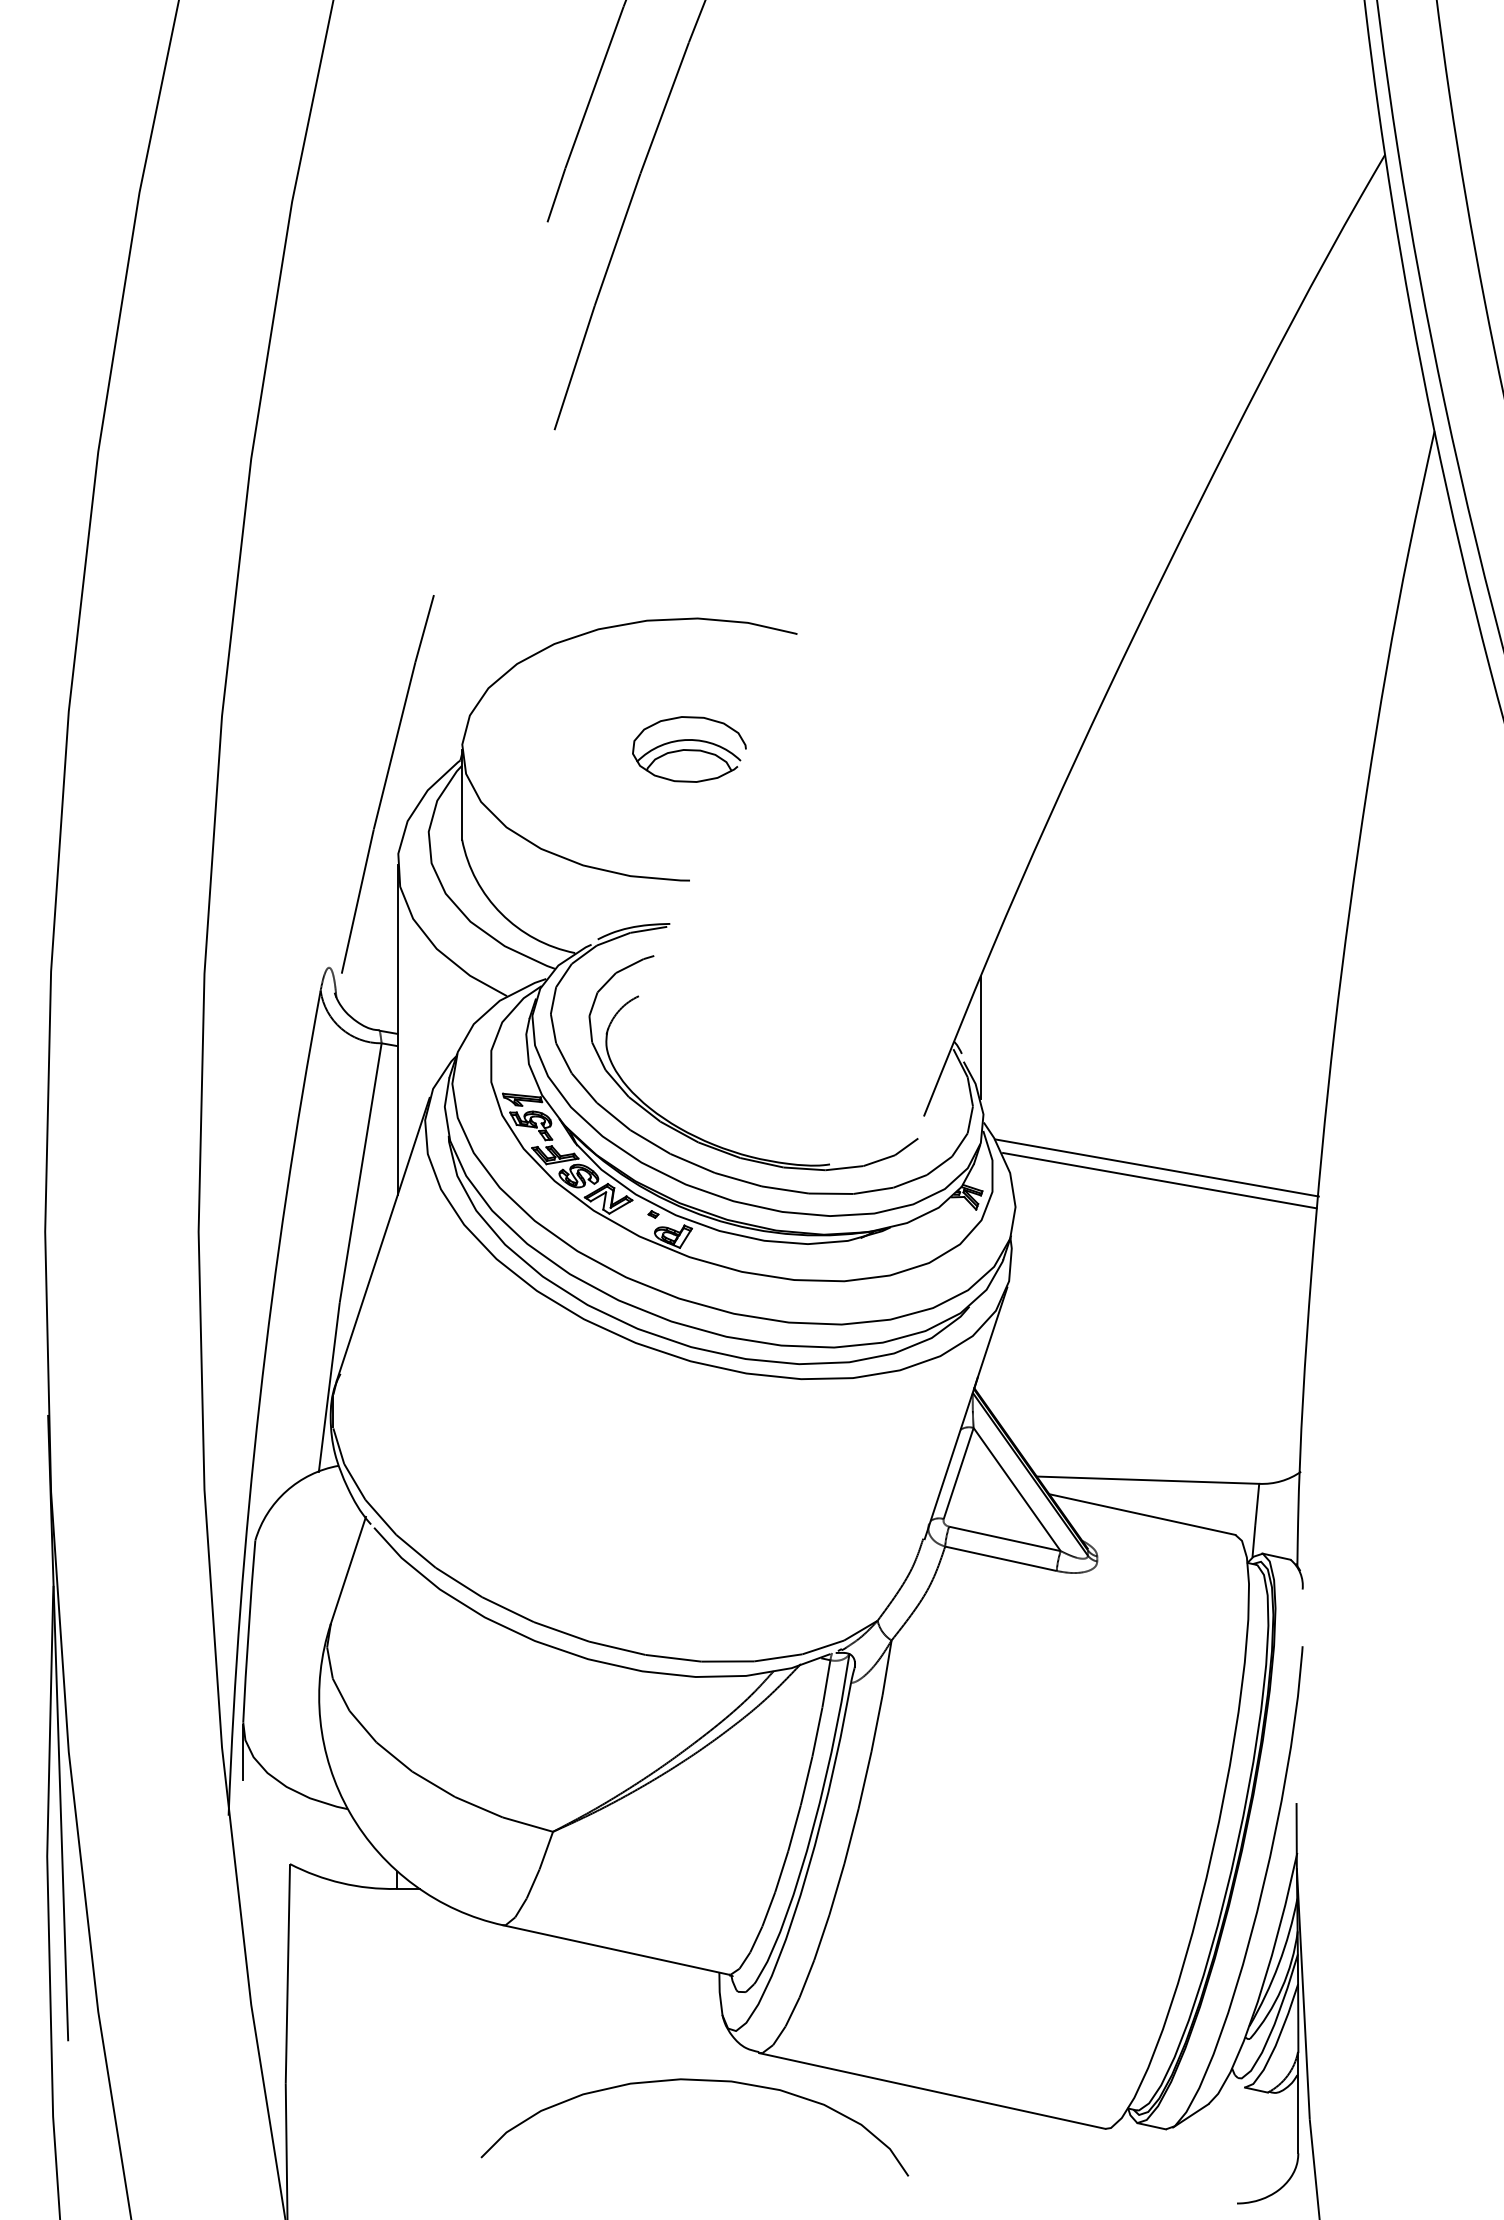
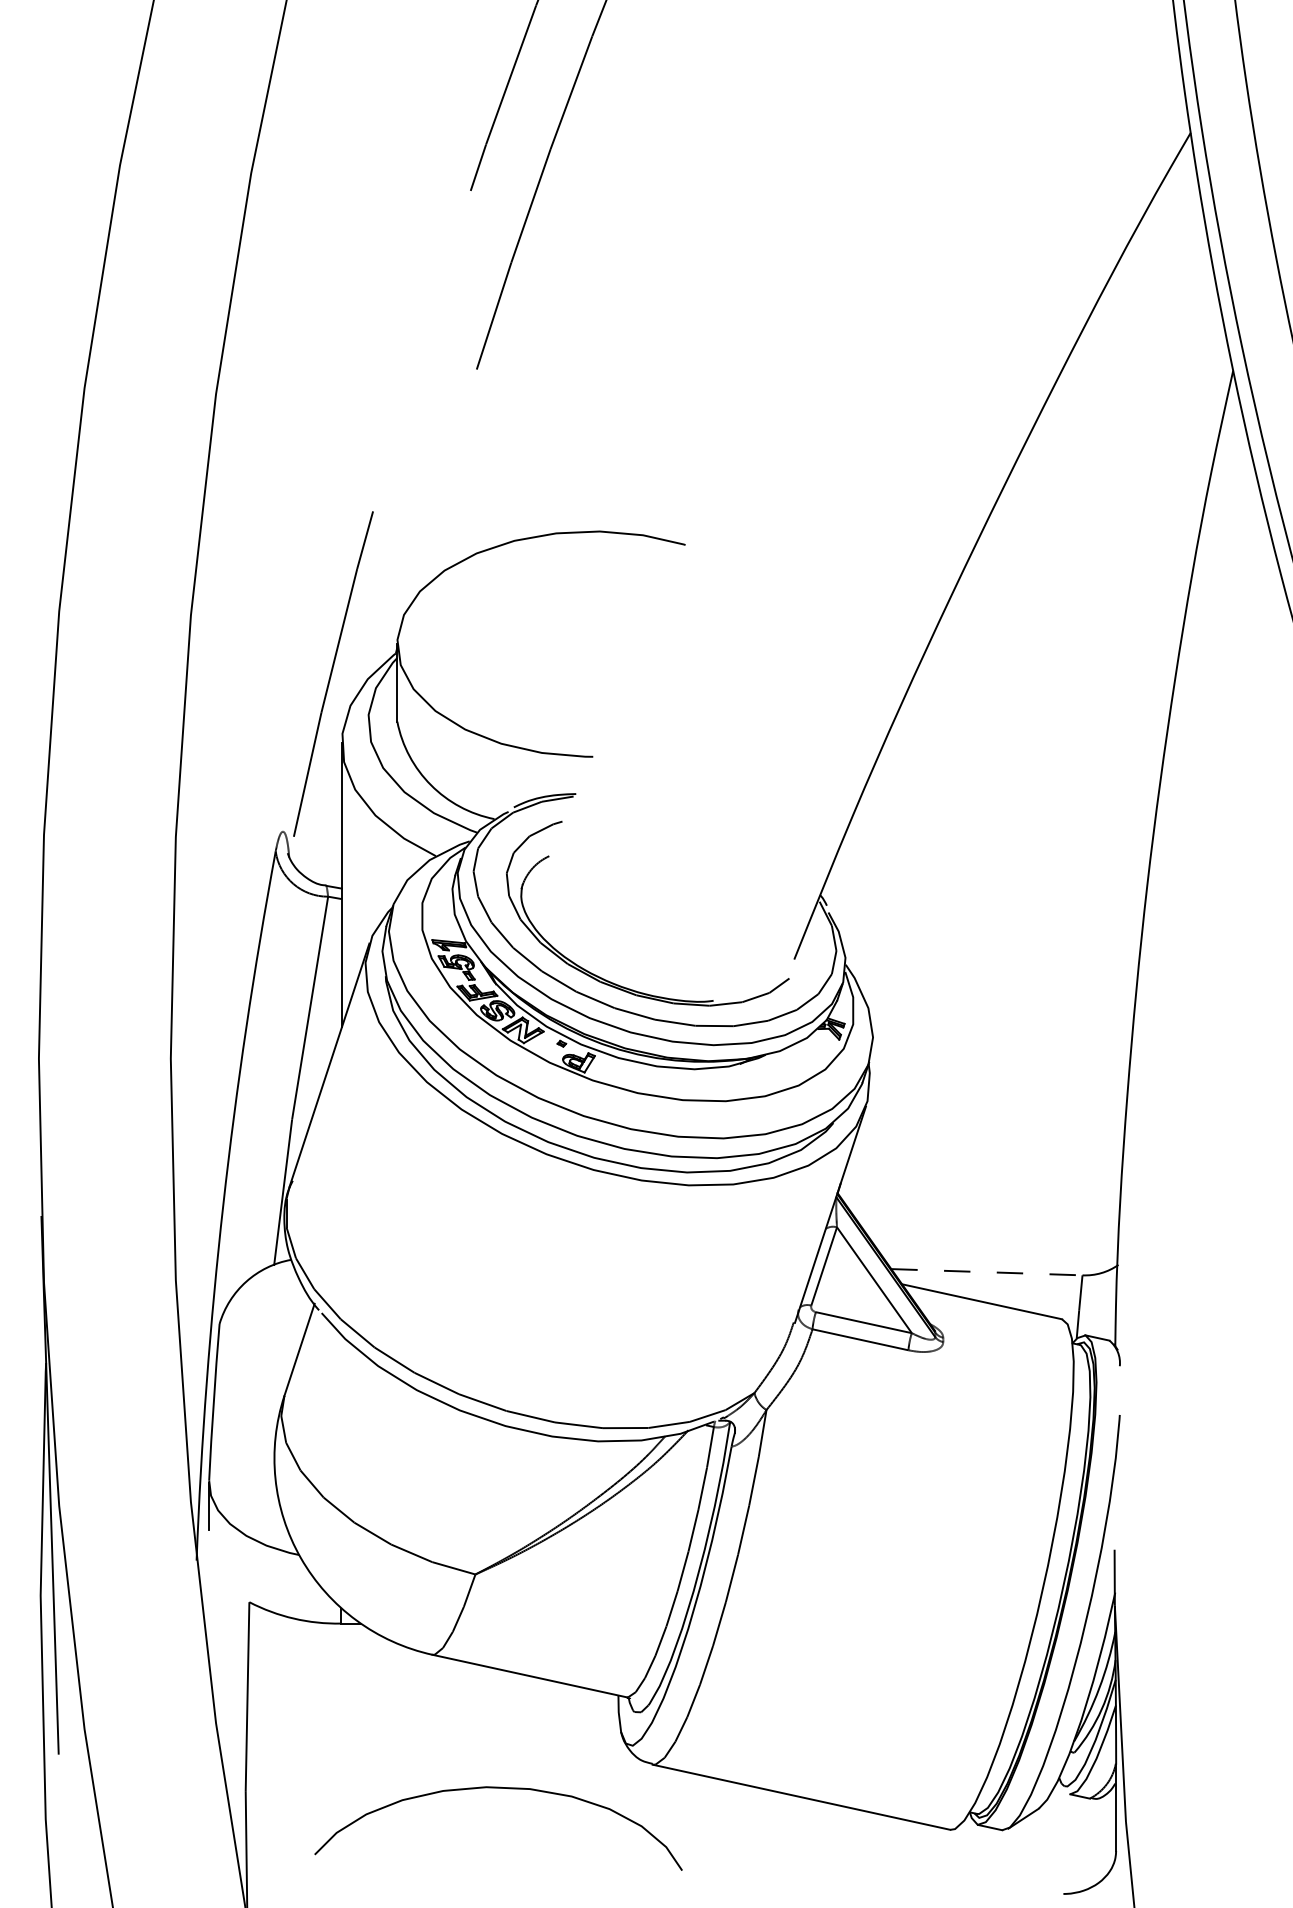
part: (689, 749) -> (592, 644), removed
line: (980, 1037) -> (842, 891), removed
line: (1156, 1167) -> (994, 1003), removed
line: (1159, 1180) -> (996, 1014), removed
line: (1148, 1480) -> (987, 1272), solid -> dashed
curve: (701, 2081) -> (504, 1789), moved

